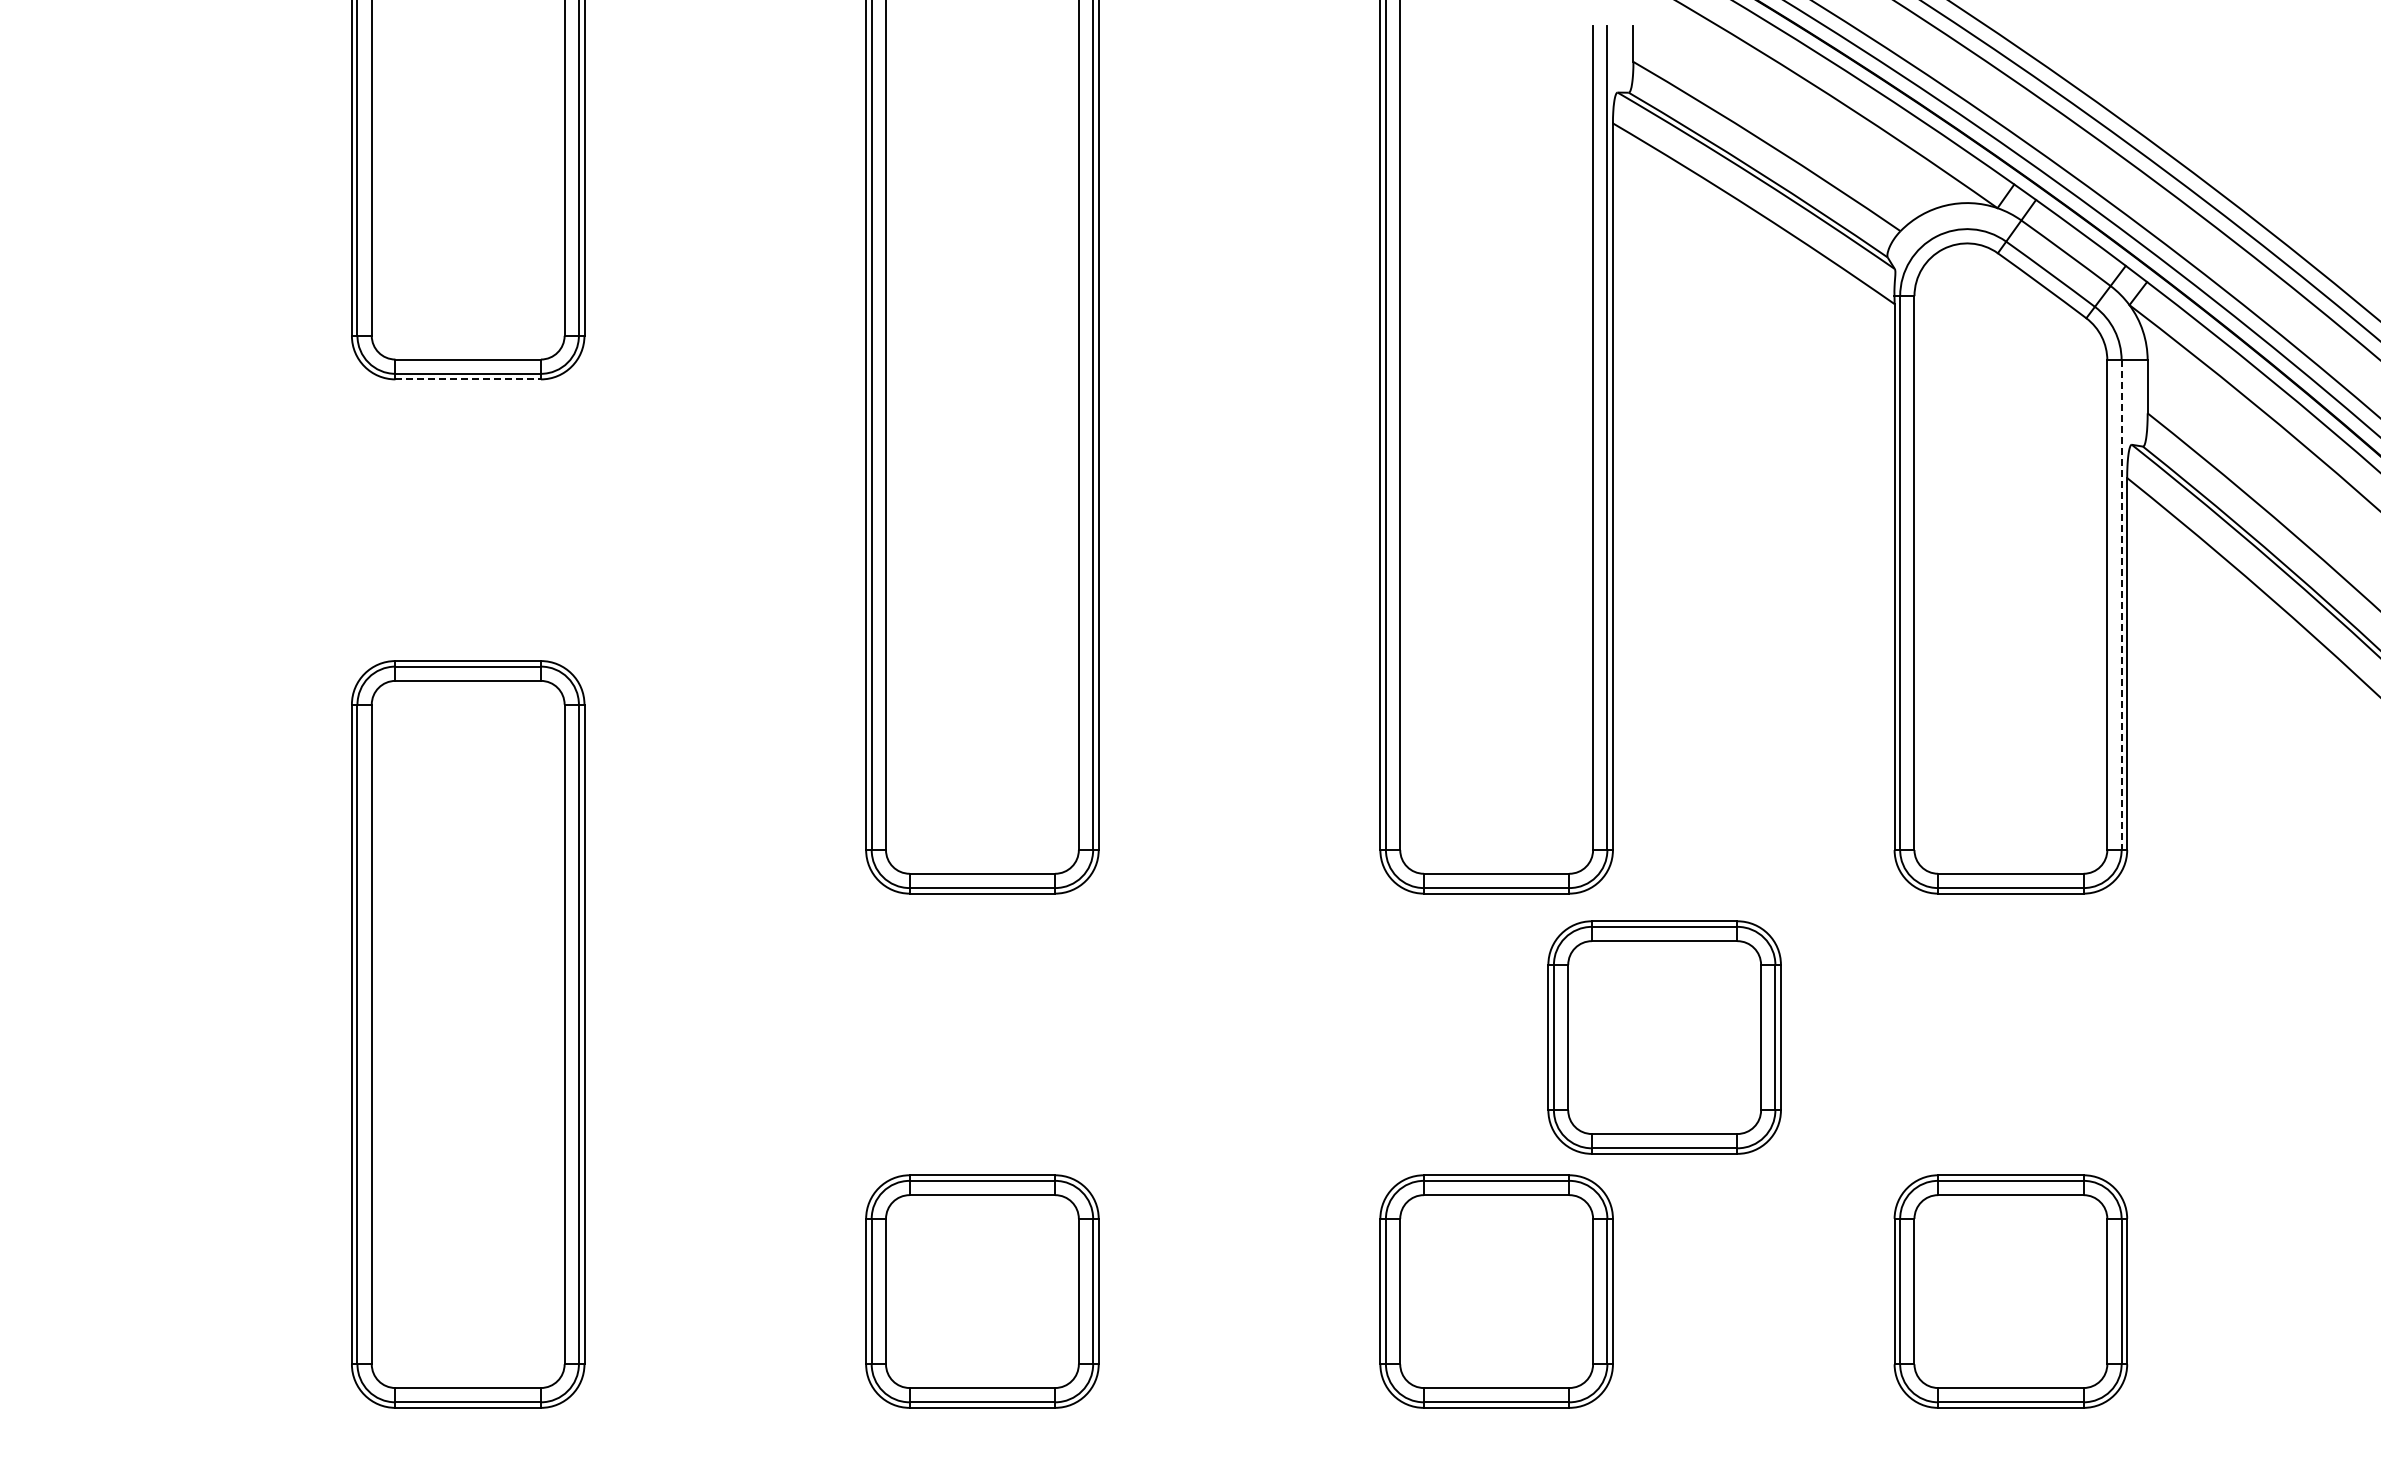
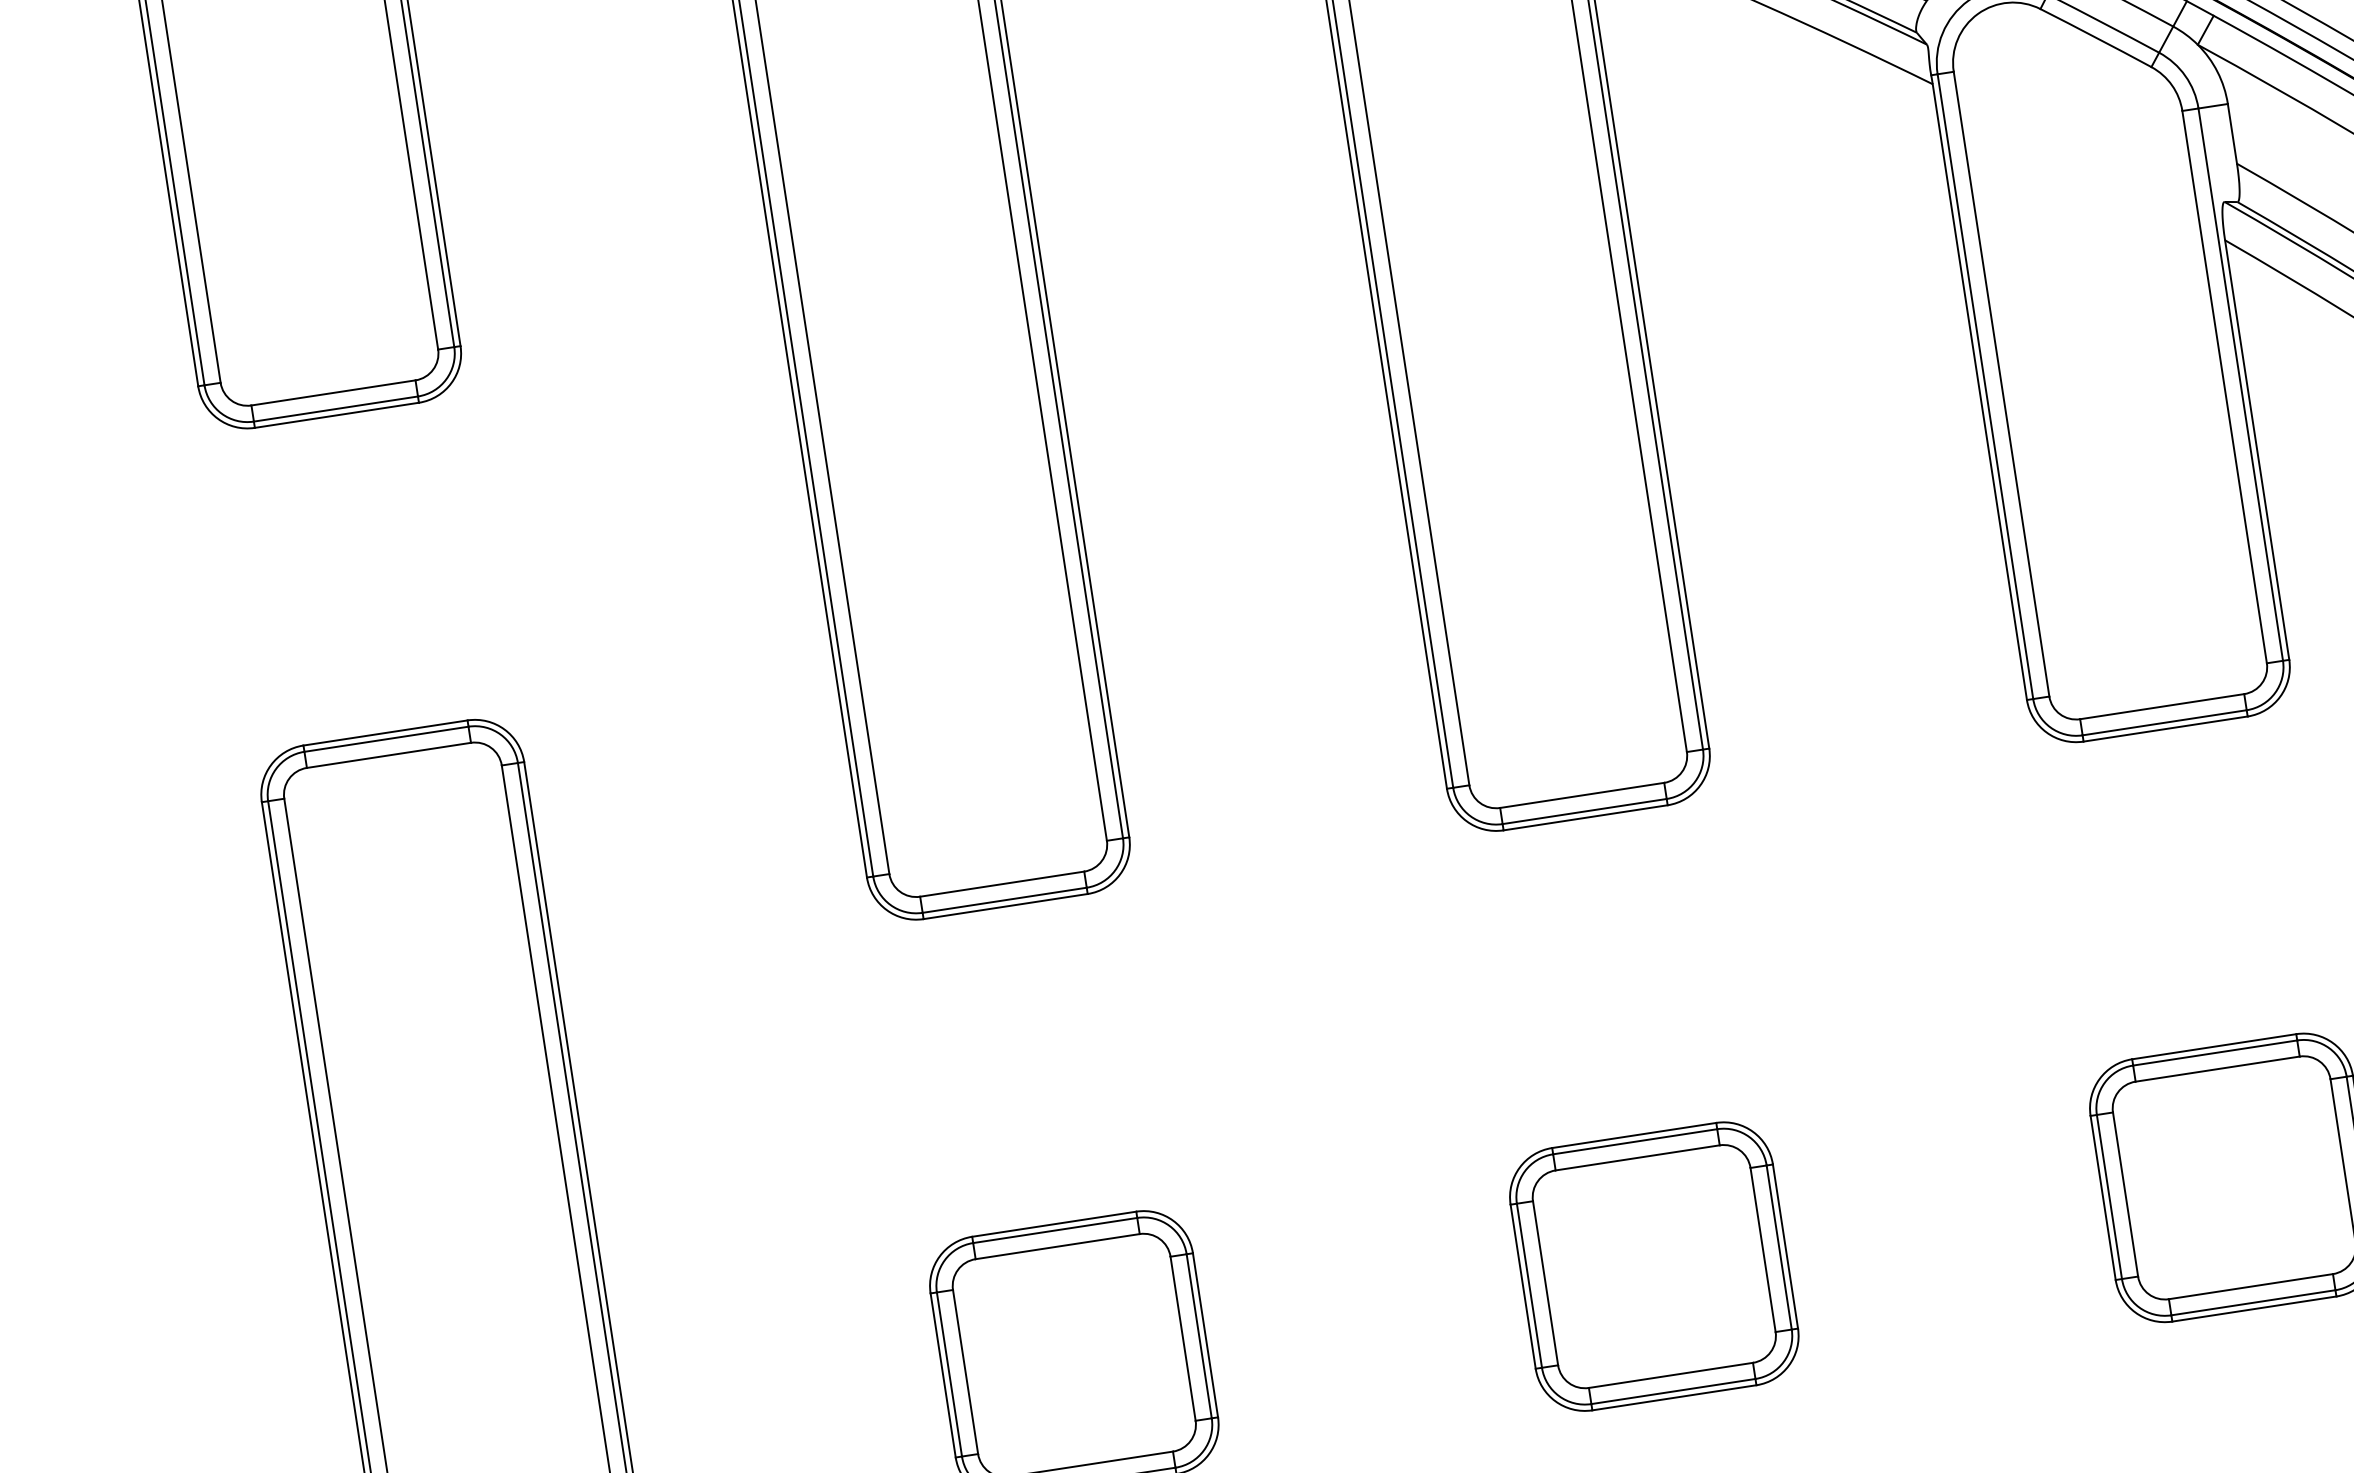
line: (468, 379) -> (337, 415), dashed -> solid
line: (2121, 605) -> (2240, 384), dashed -> solid
part: (1664, 1037) -> (1799, 951), removed

